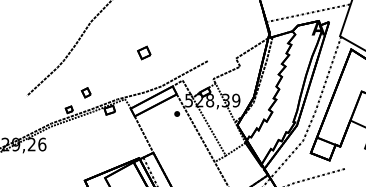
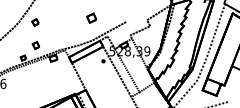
part: (144, 52) -> (91, 17), moved
part: (85, 61) -> (35, 22), added

